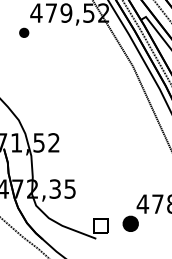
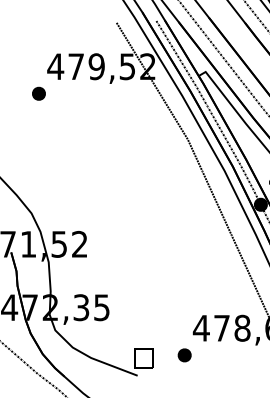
part: (130, 224) -> (184, 355), size x0.62

